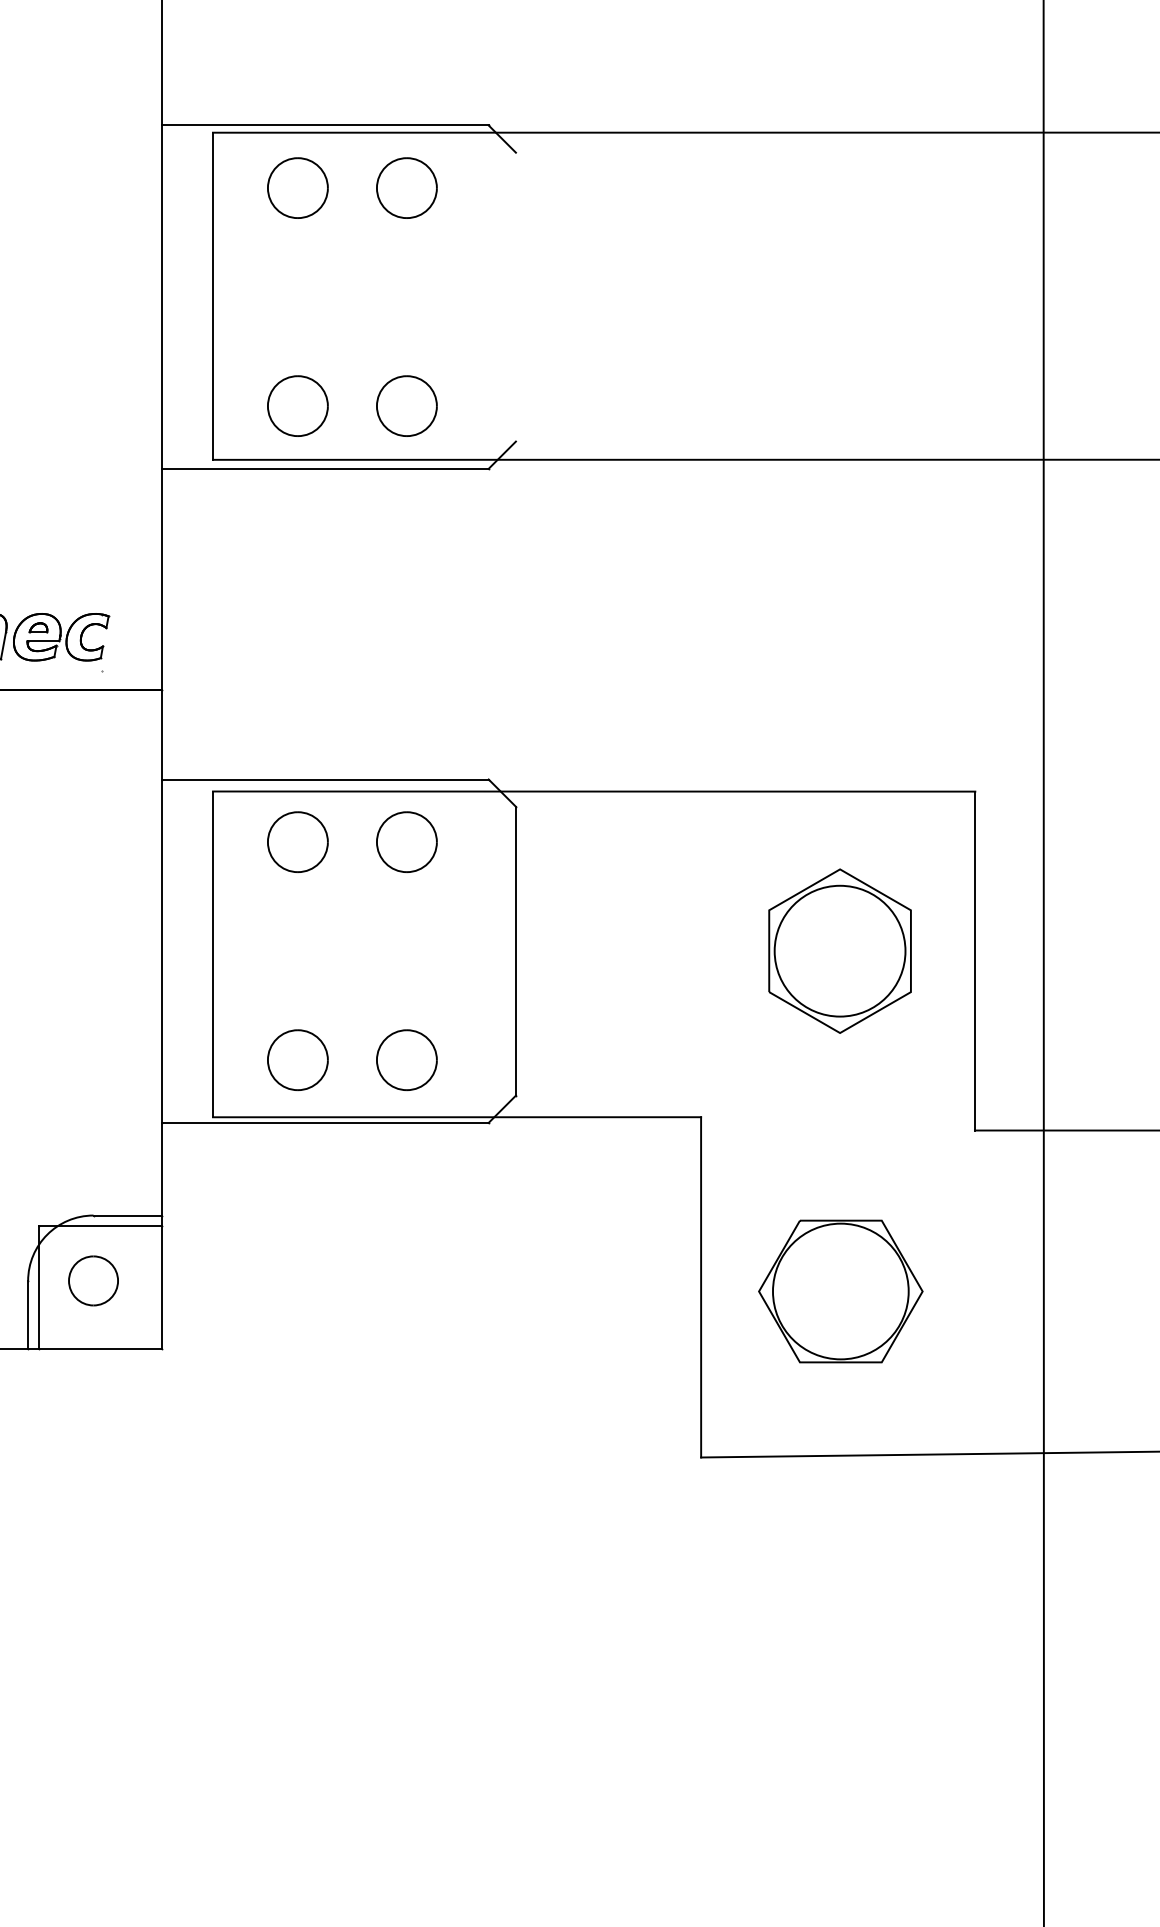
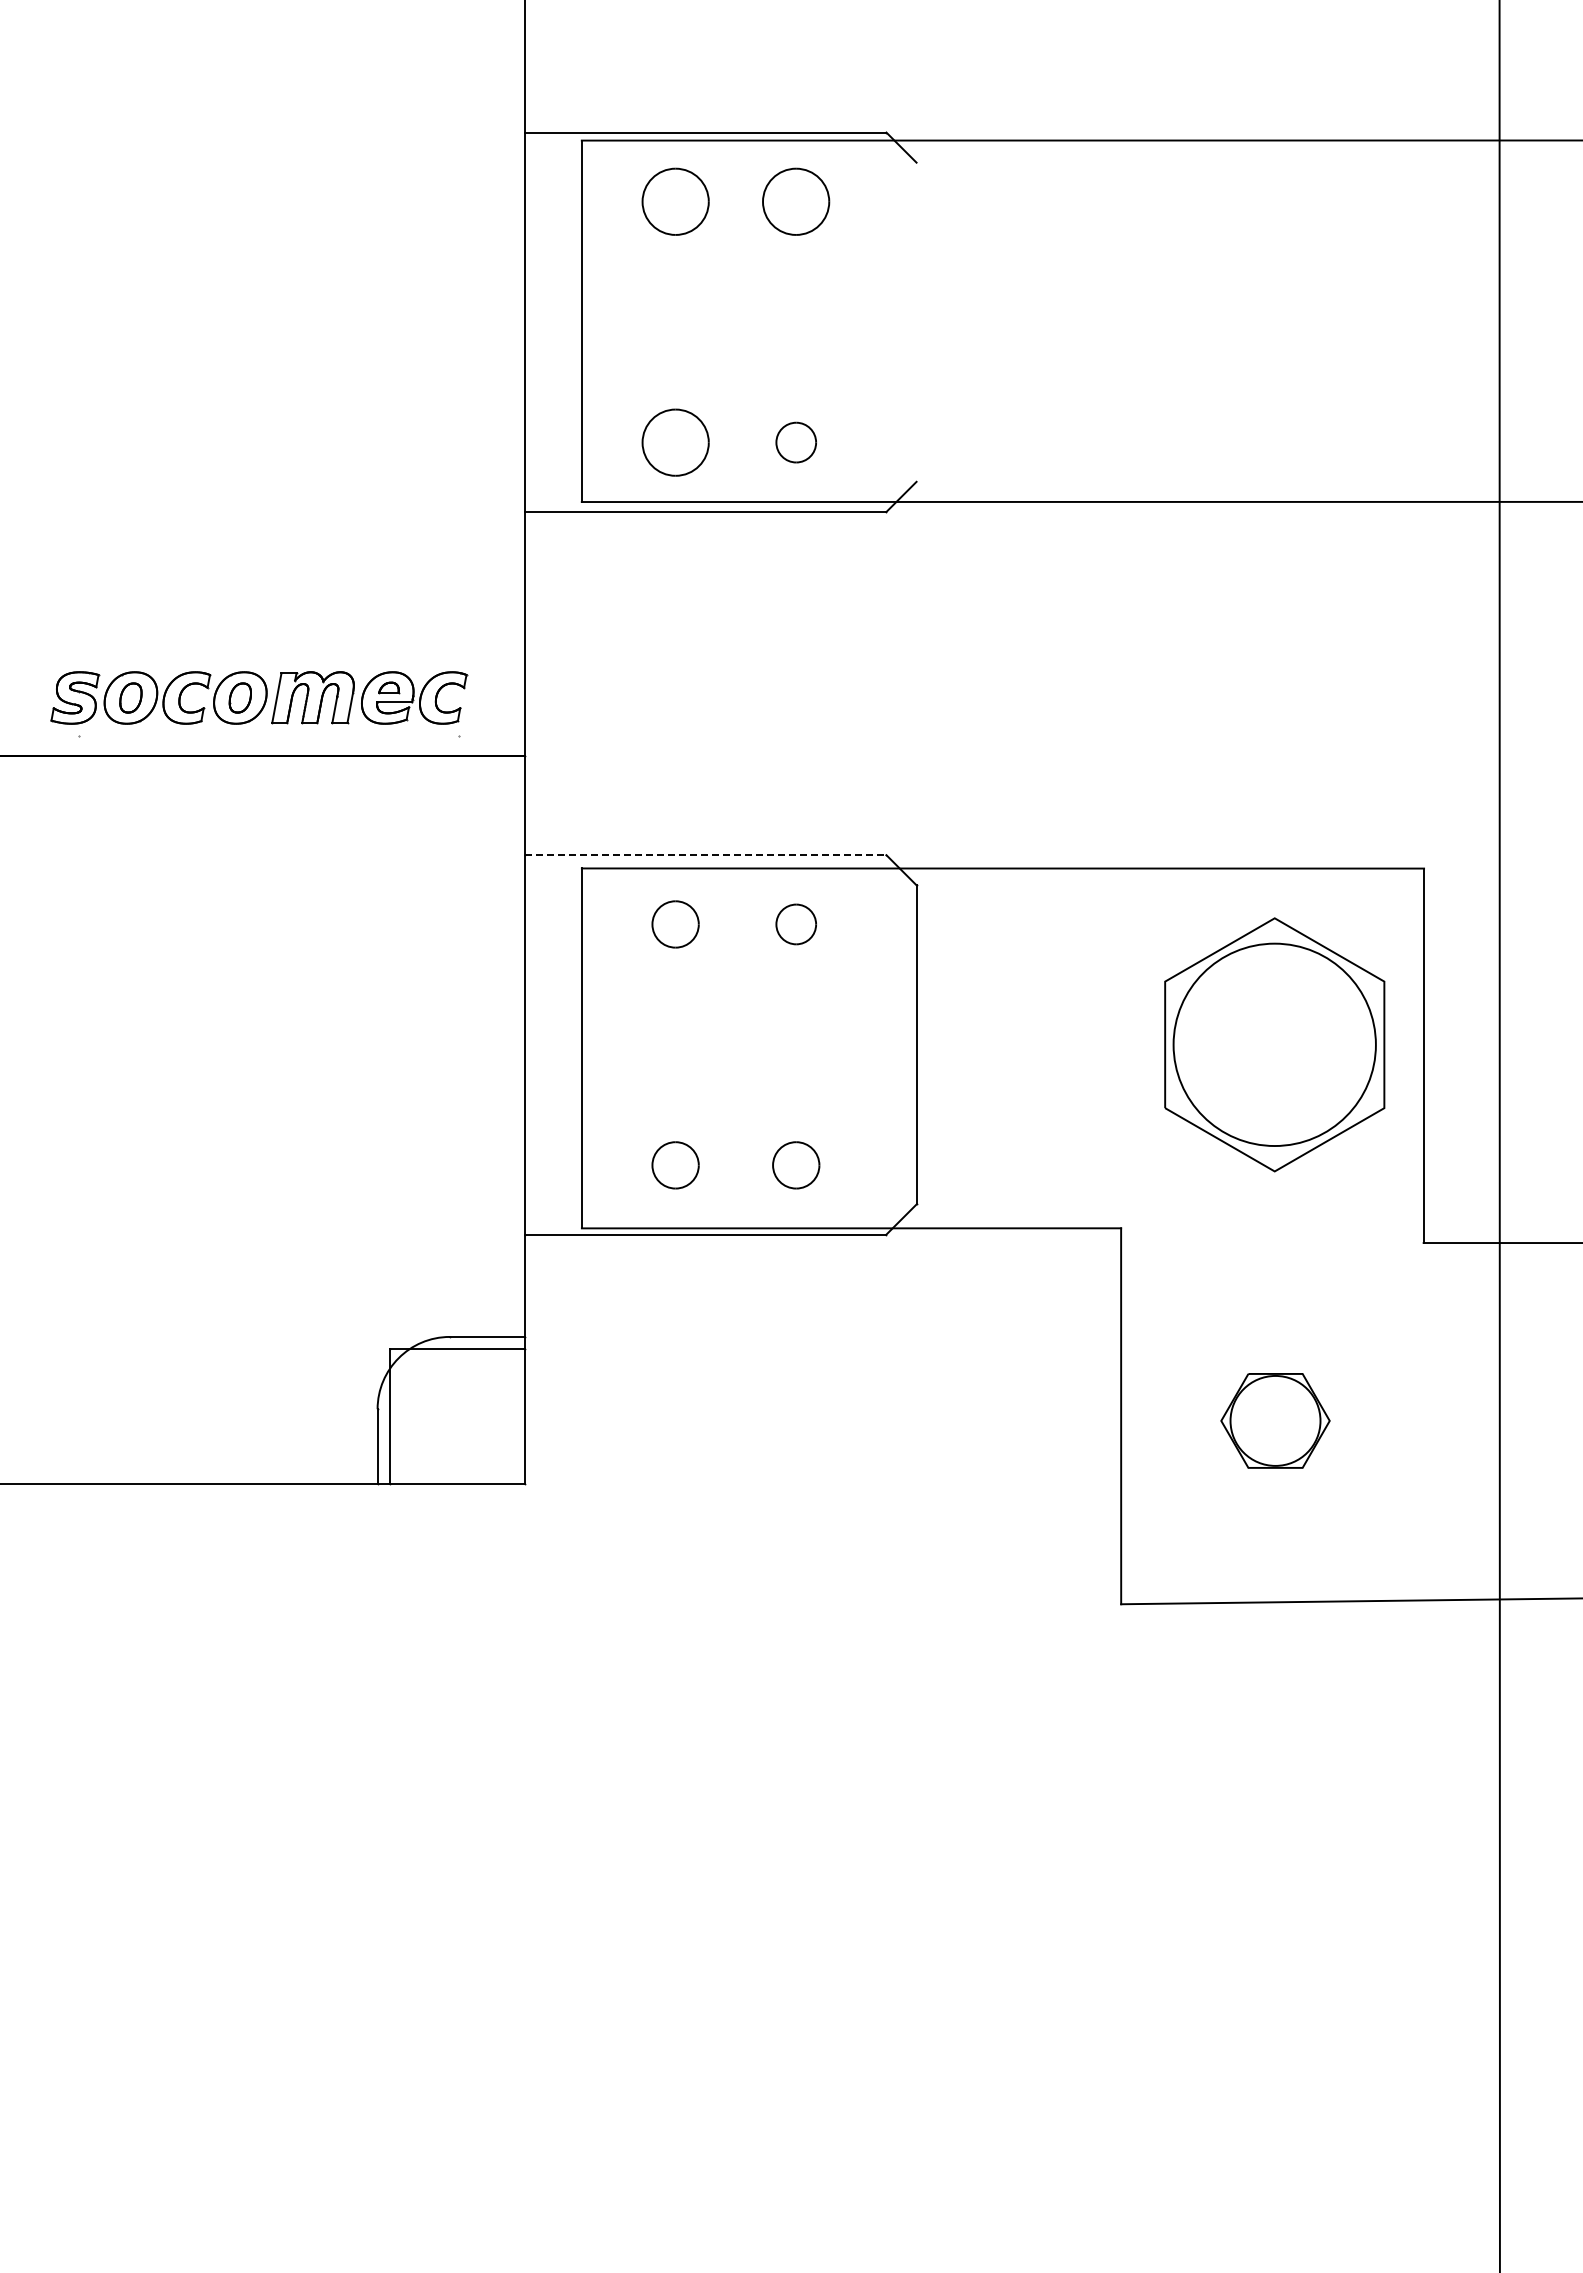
part: (407, 405) -> (796, 442), size x0.6
line: (324, 779) -> (705, 855), solid -> dashed
part: (297, 842) -> (675, 924), size x0.7
part: (407, 842) -> (796, 924), size x0.6
part: (839, 950) -> (1274, 1044), size x1.4
part: (297, 1060) -> (675, 1165), size x0.7
part: (407, 1060) -> (796, 1165), size x0.7
part: (93, 1281) -> (449, 1409), removed
part: (840, 1291) -> (1275, 1420), size x0.6

